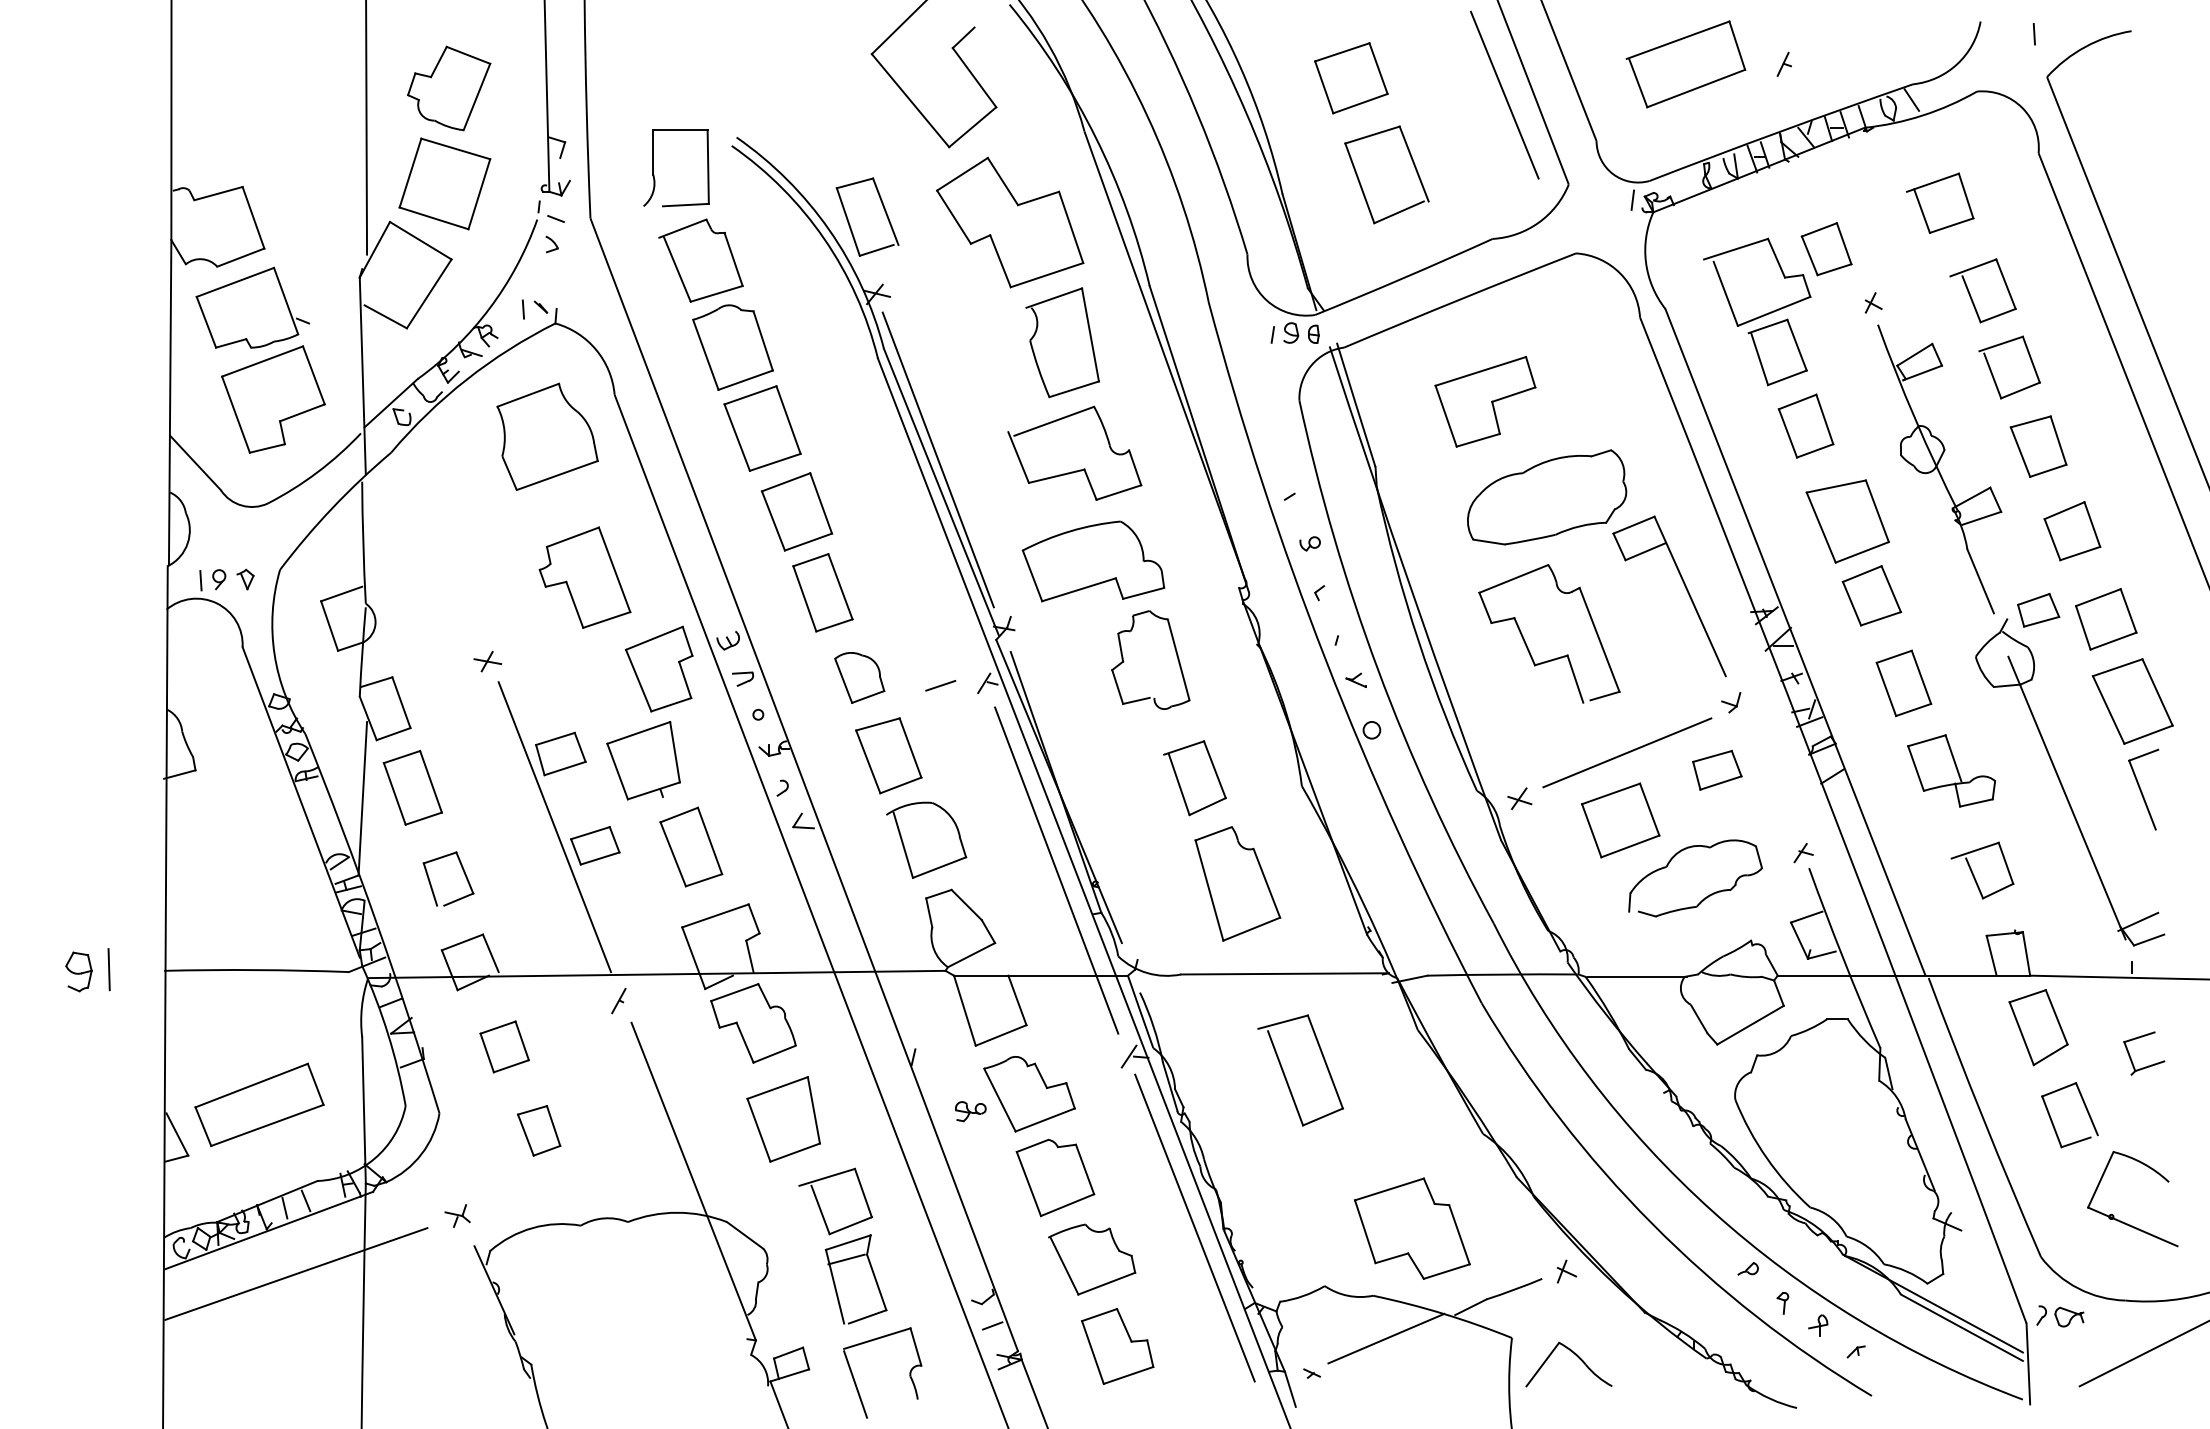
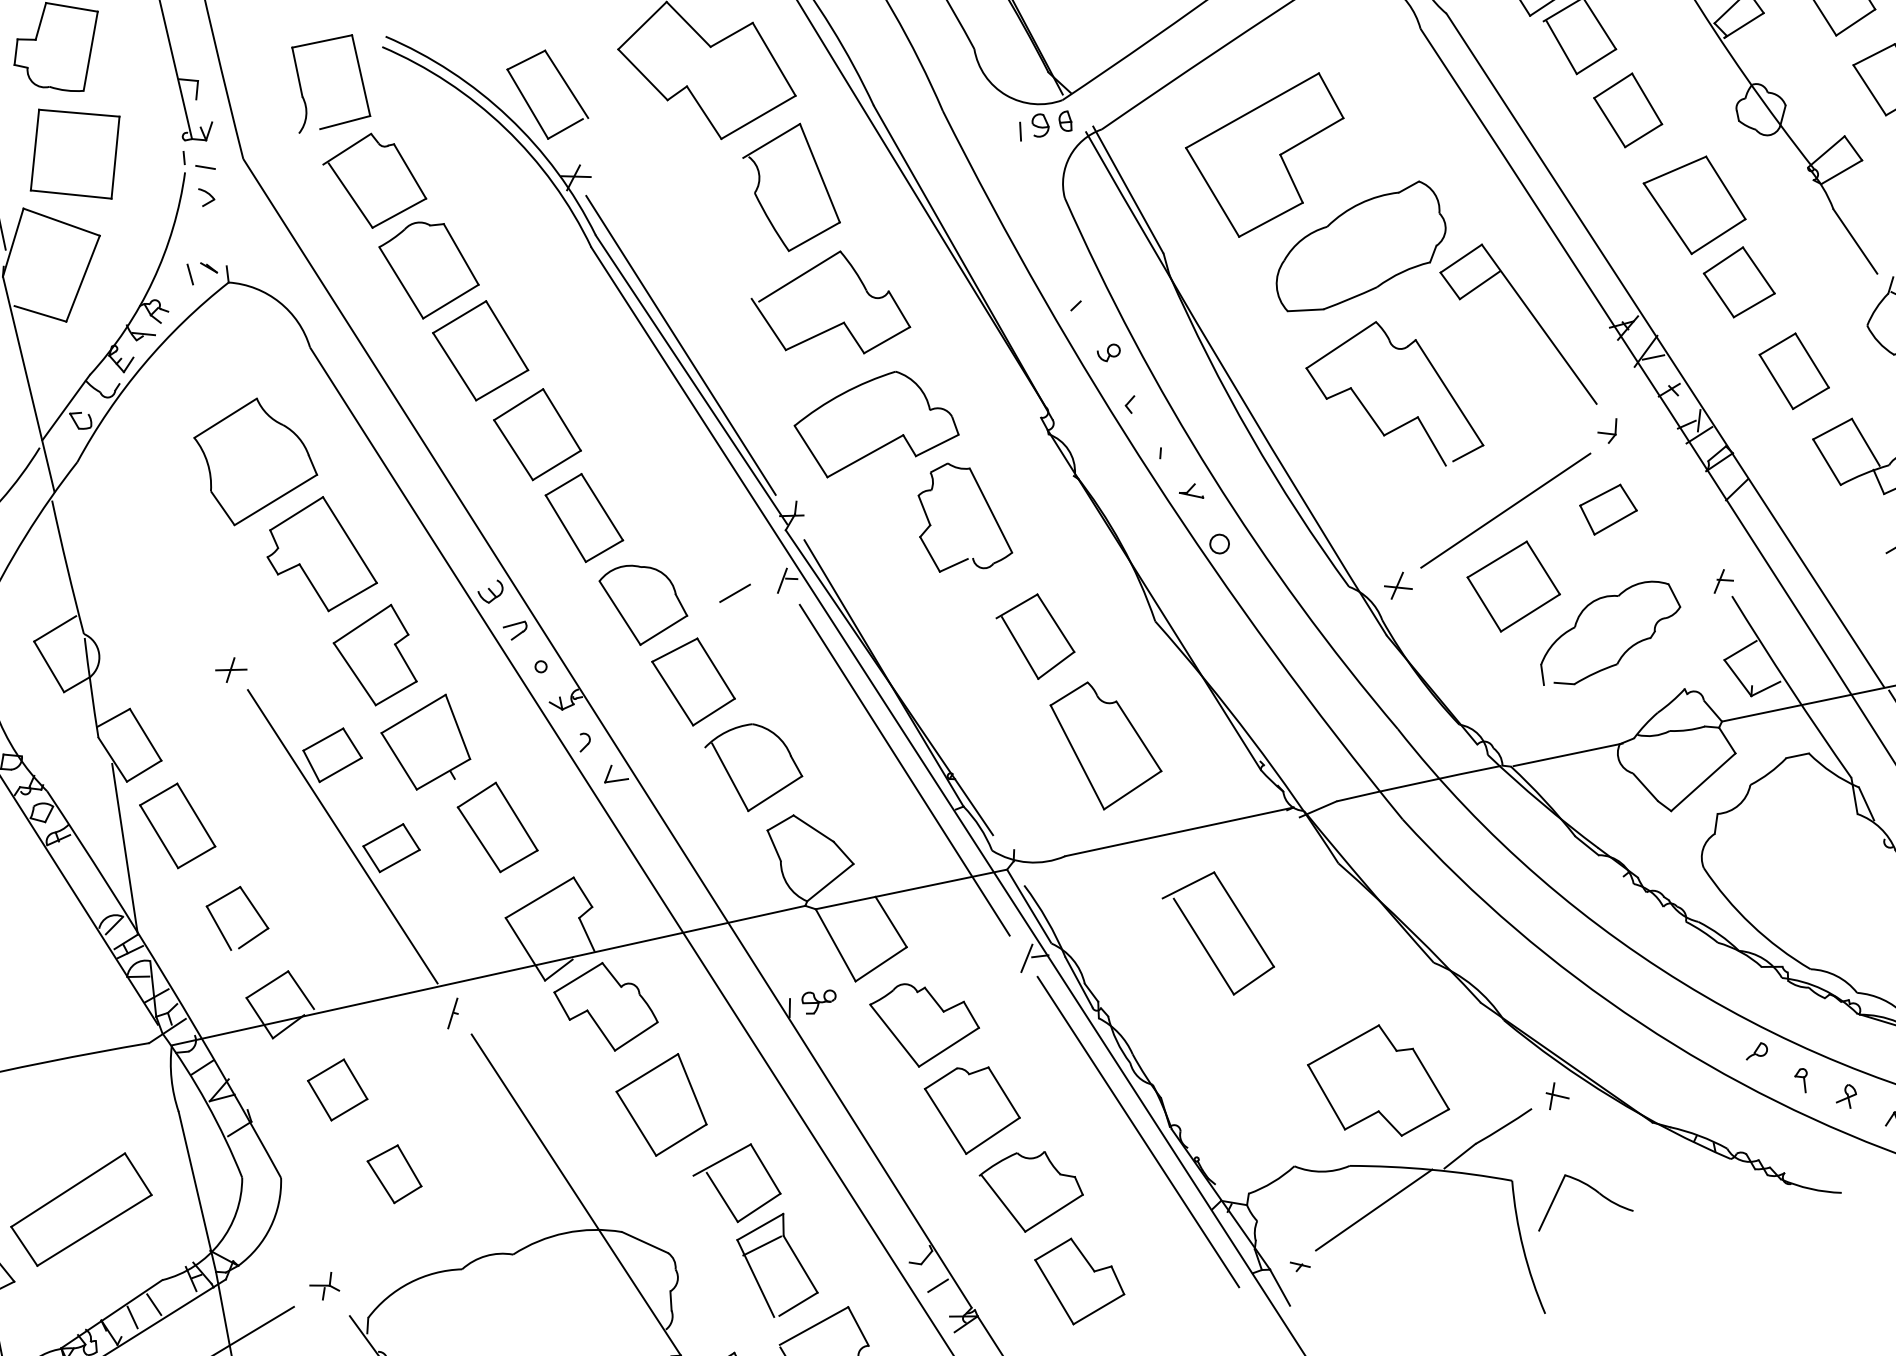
part: (1485, 401) -> (1269, 156), size x1.43
part: (547, 436) -> (256, 459), moved
part: (658, 668) -> (373, 656), moved
part: (859, 677) -> (643, 602), size x1.43
part: (970, 1111) -> (819, 1001), moved

